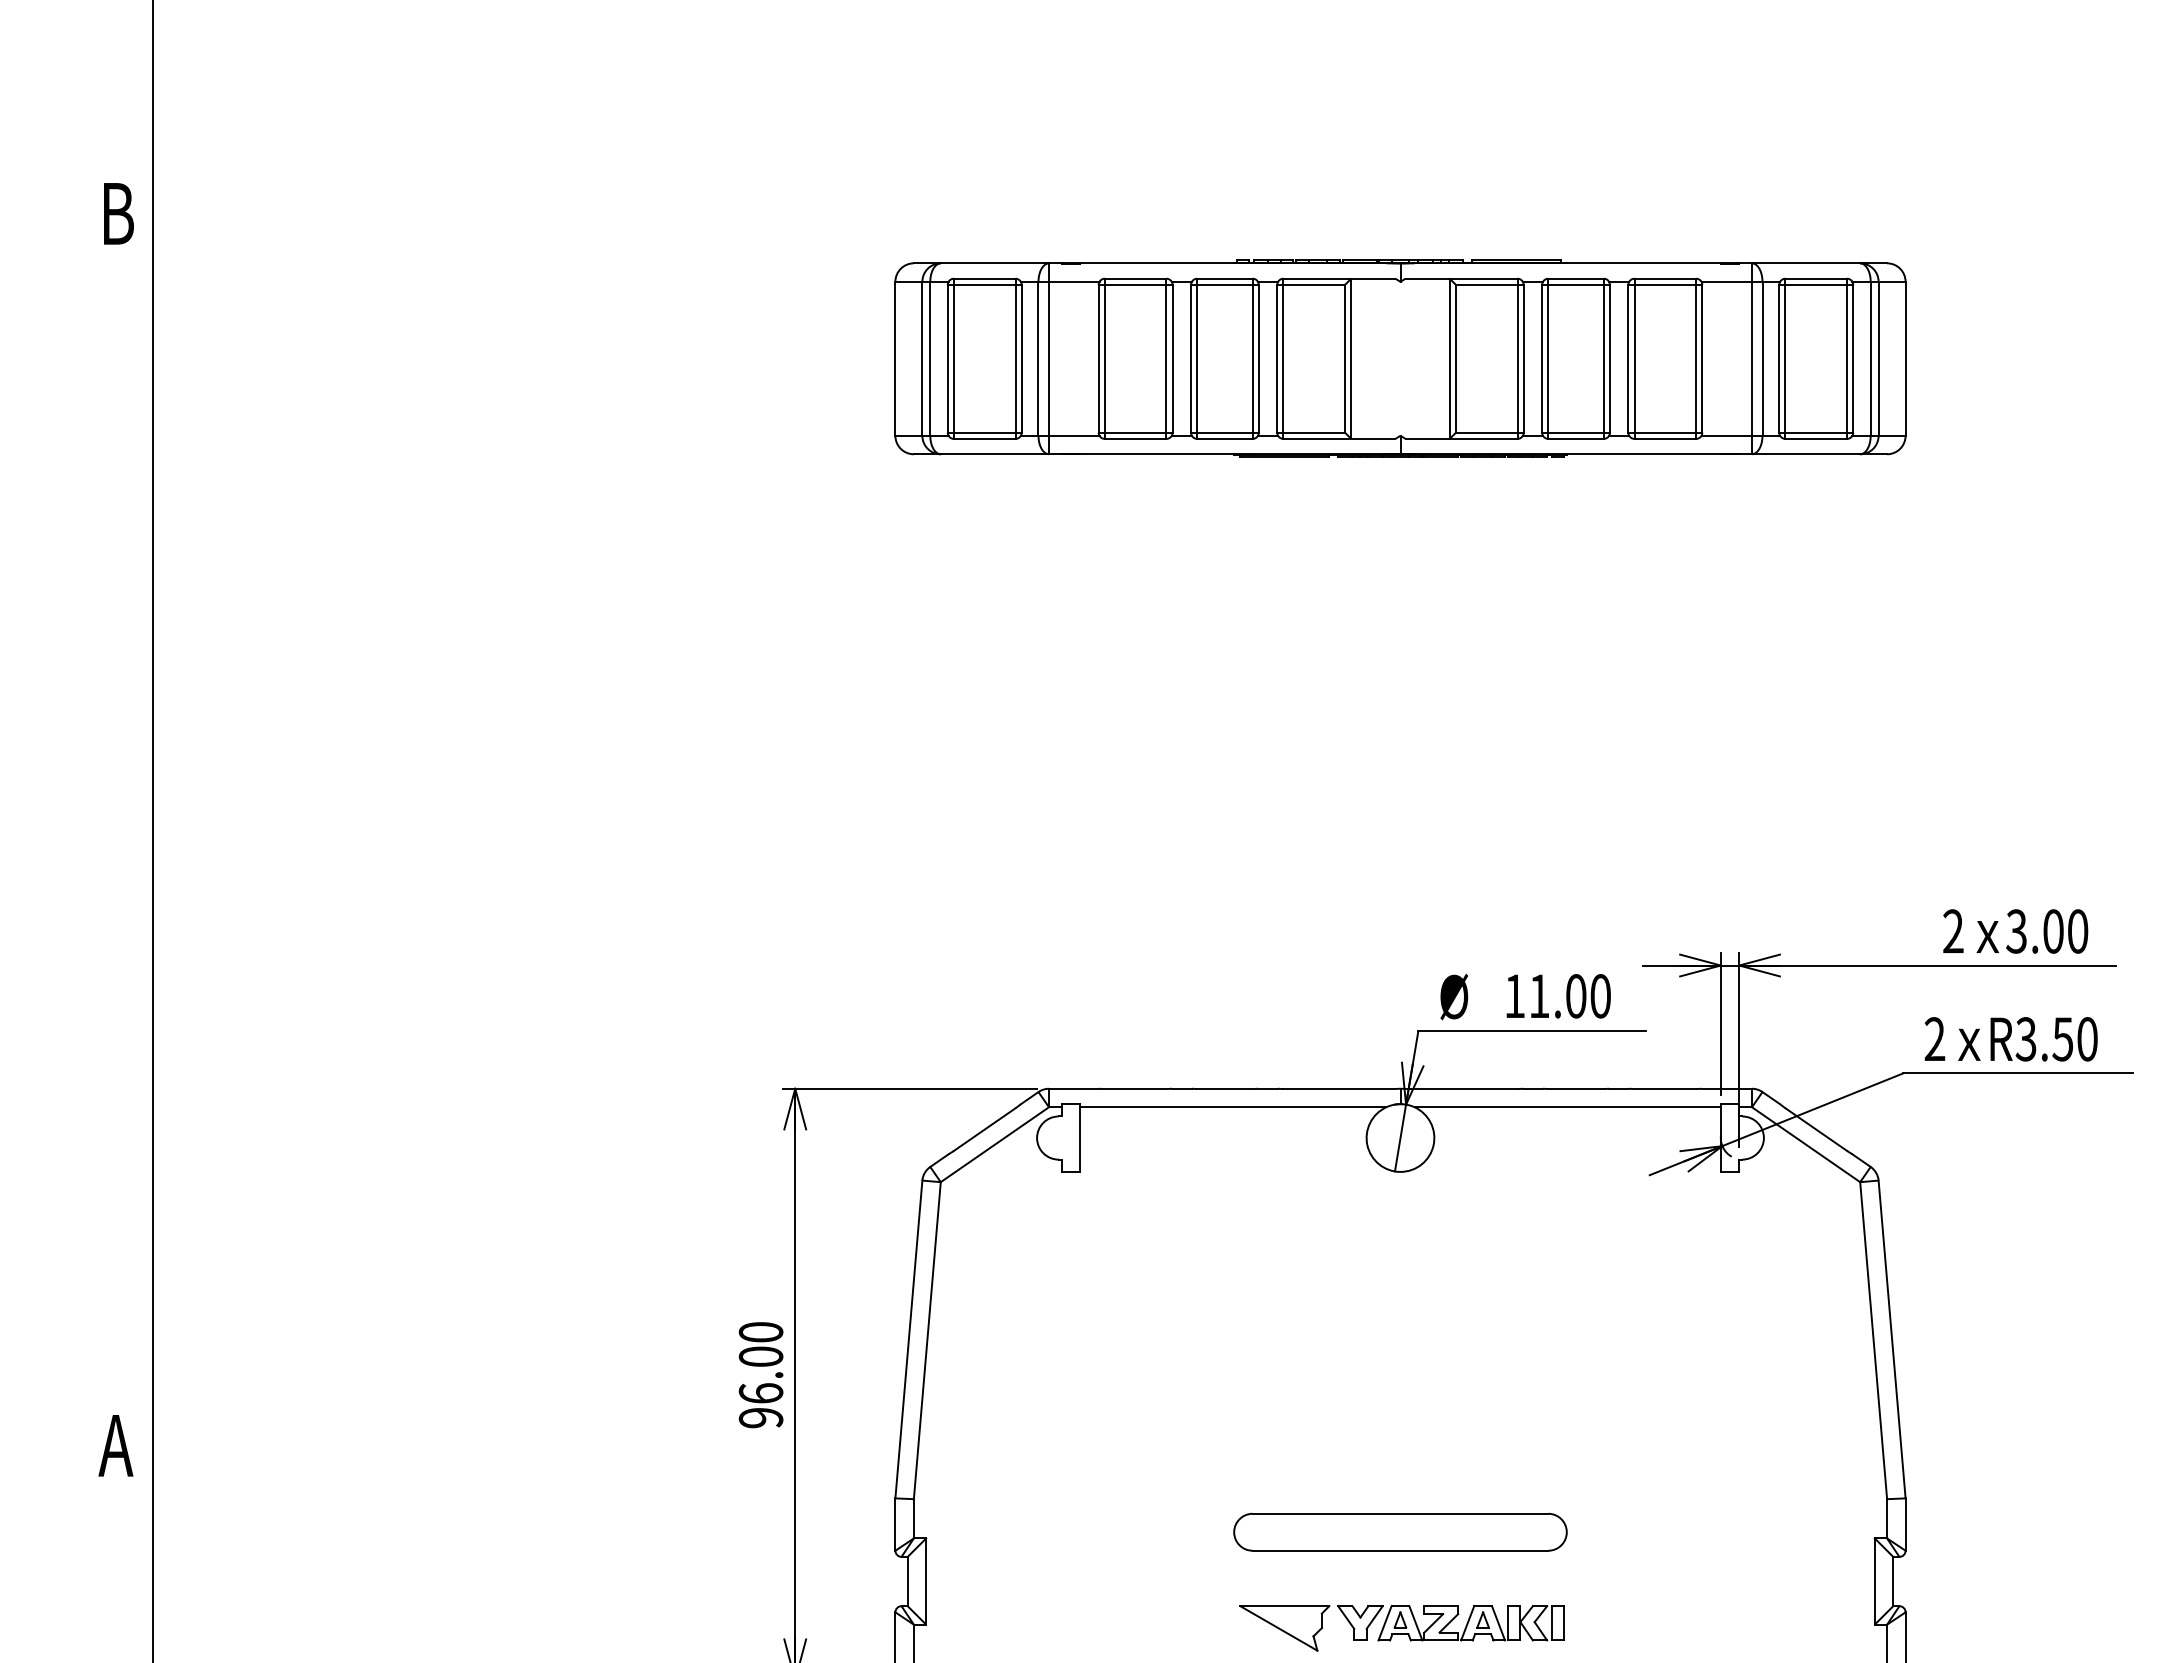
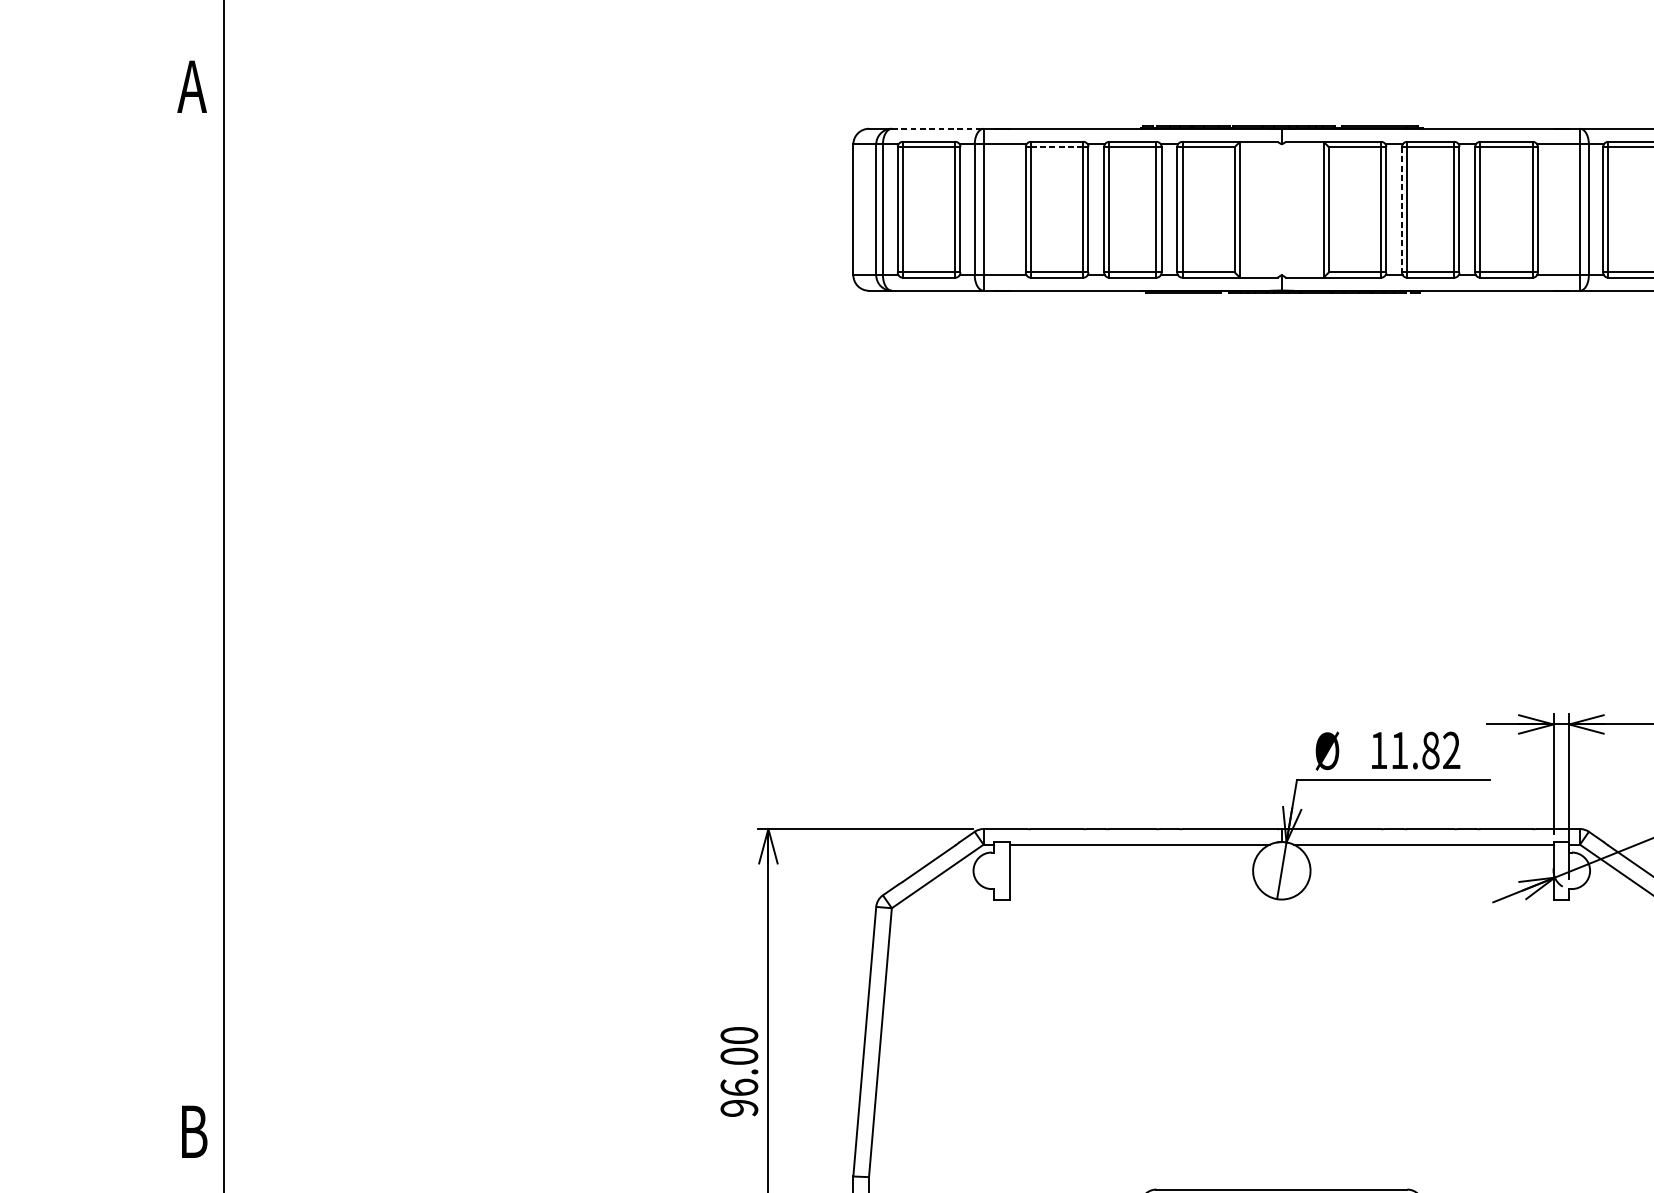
text: (115, 213) -> (191, 86), B -> A
line: (995, 263) -> (938, 128), solid -> dashed
line: (1135, 284) -> (1057, 146), solid -> dashed
line: (1542, 358) -> (1402, 209), solid -> dashed
text: (1588, 996) -> (1441, 750), 11.00 -> 11.82
text: (115, 1445) -> (191, 1131), A -> B

